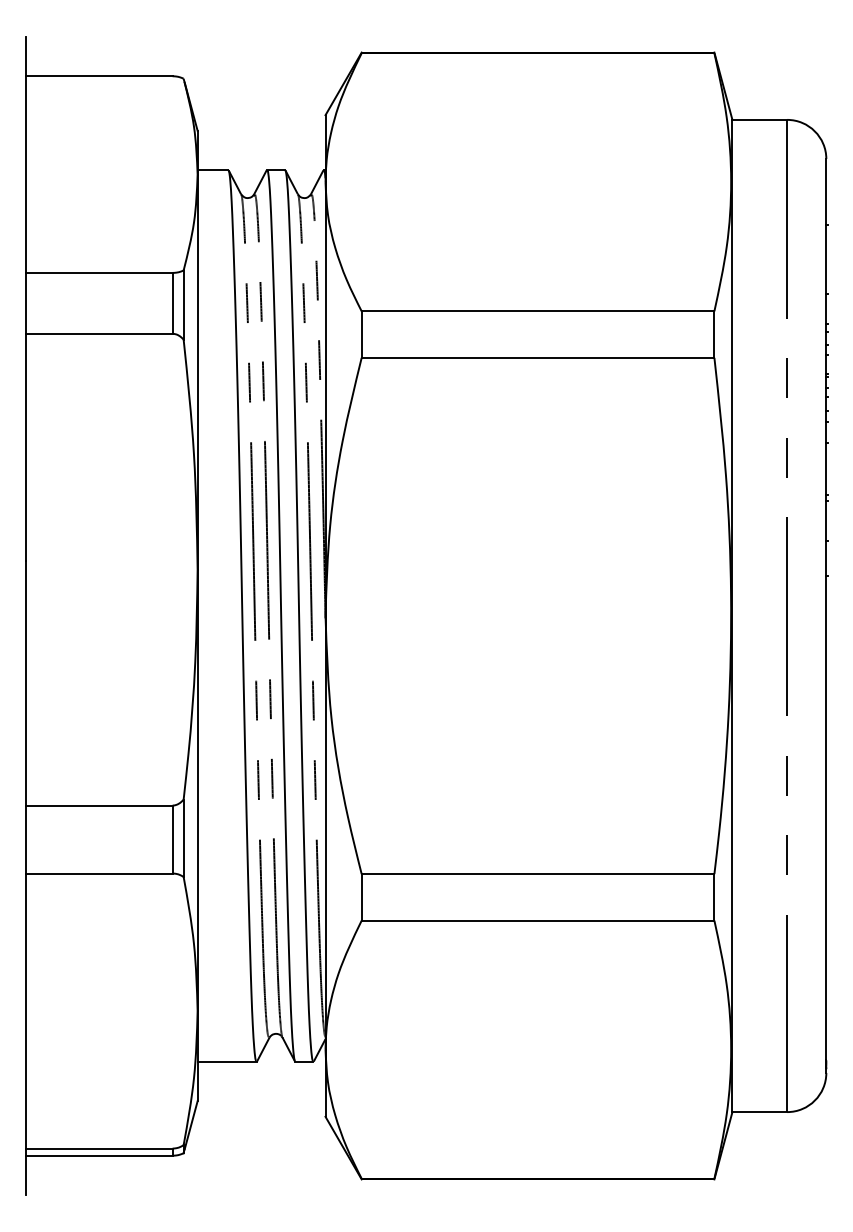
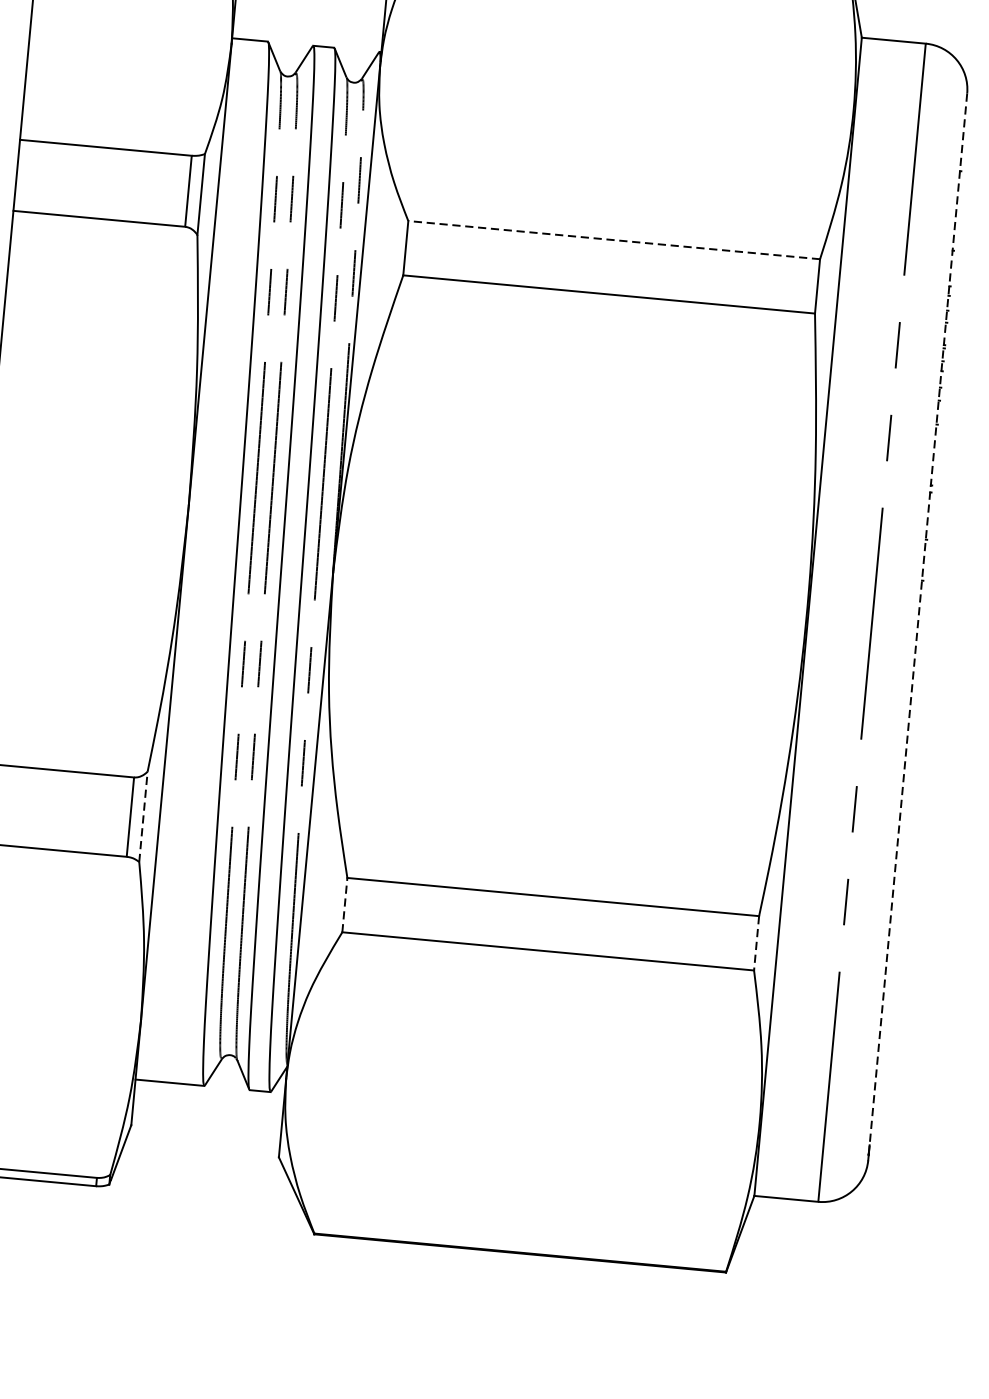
line: (537, 311) -> (613, 240), solid -> dashed
line: (826, 609) -> (918, 619), solid -> dashed
line: (183, 838) -> (143, 817), solid -> dashed
line: (361, 896) -> (344, 904), solid -> dashed
line: (714, 897) -> (756, 943), solid -> dashed

